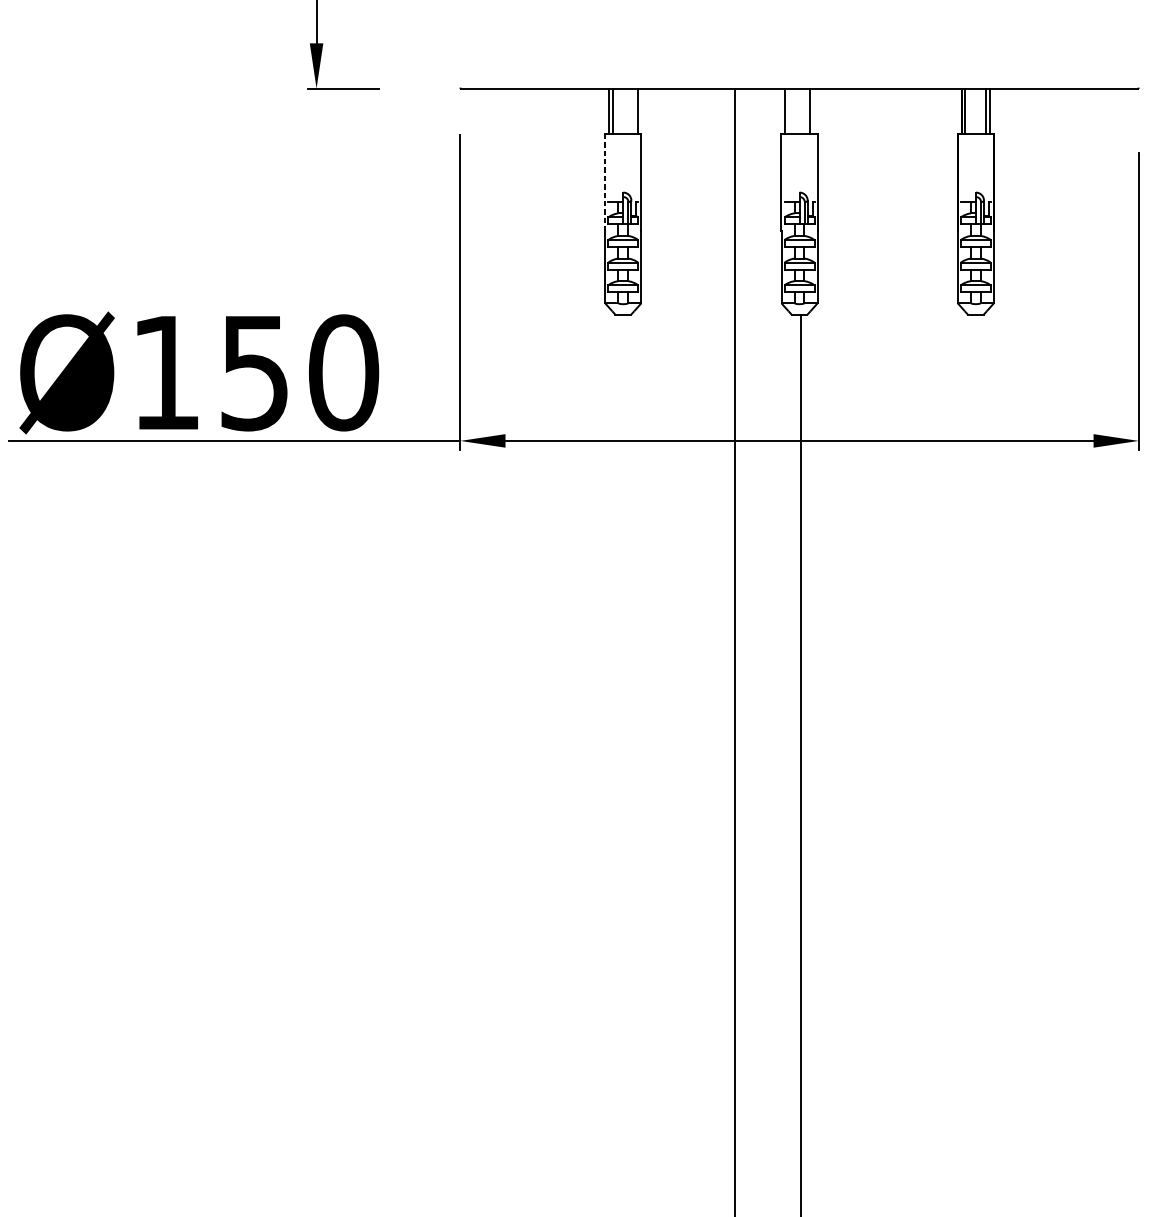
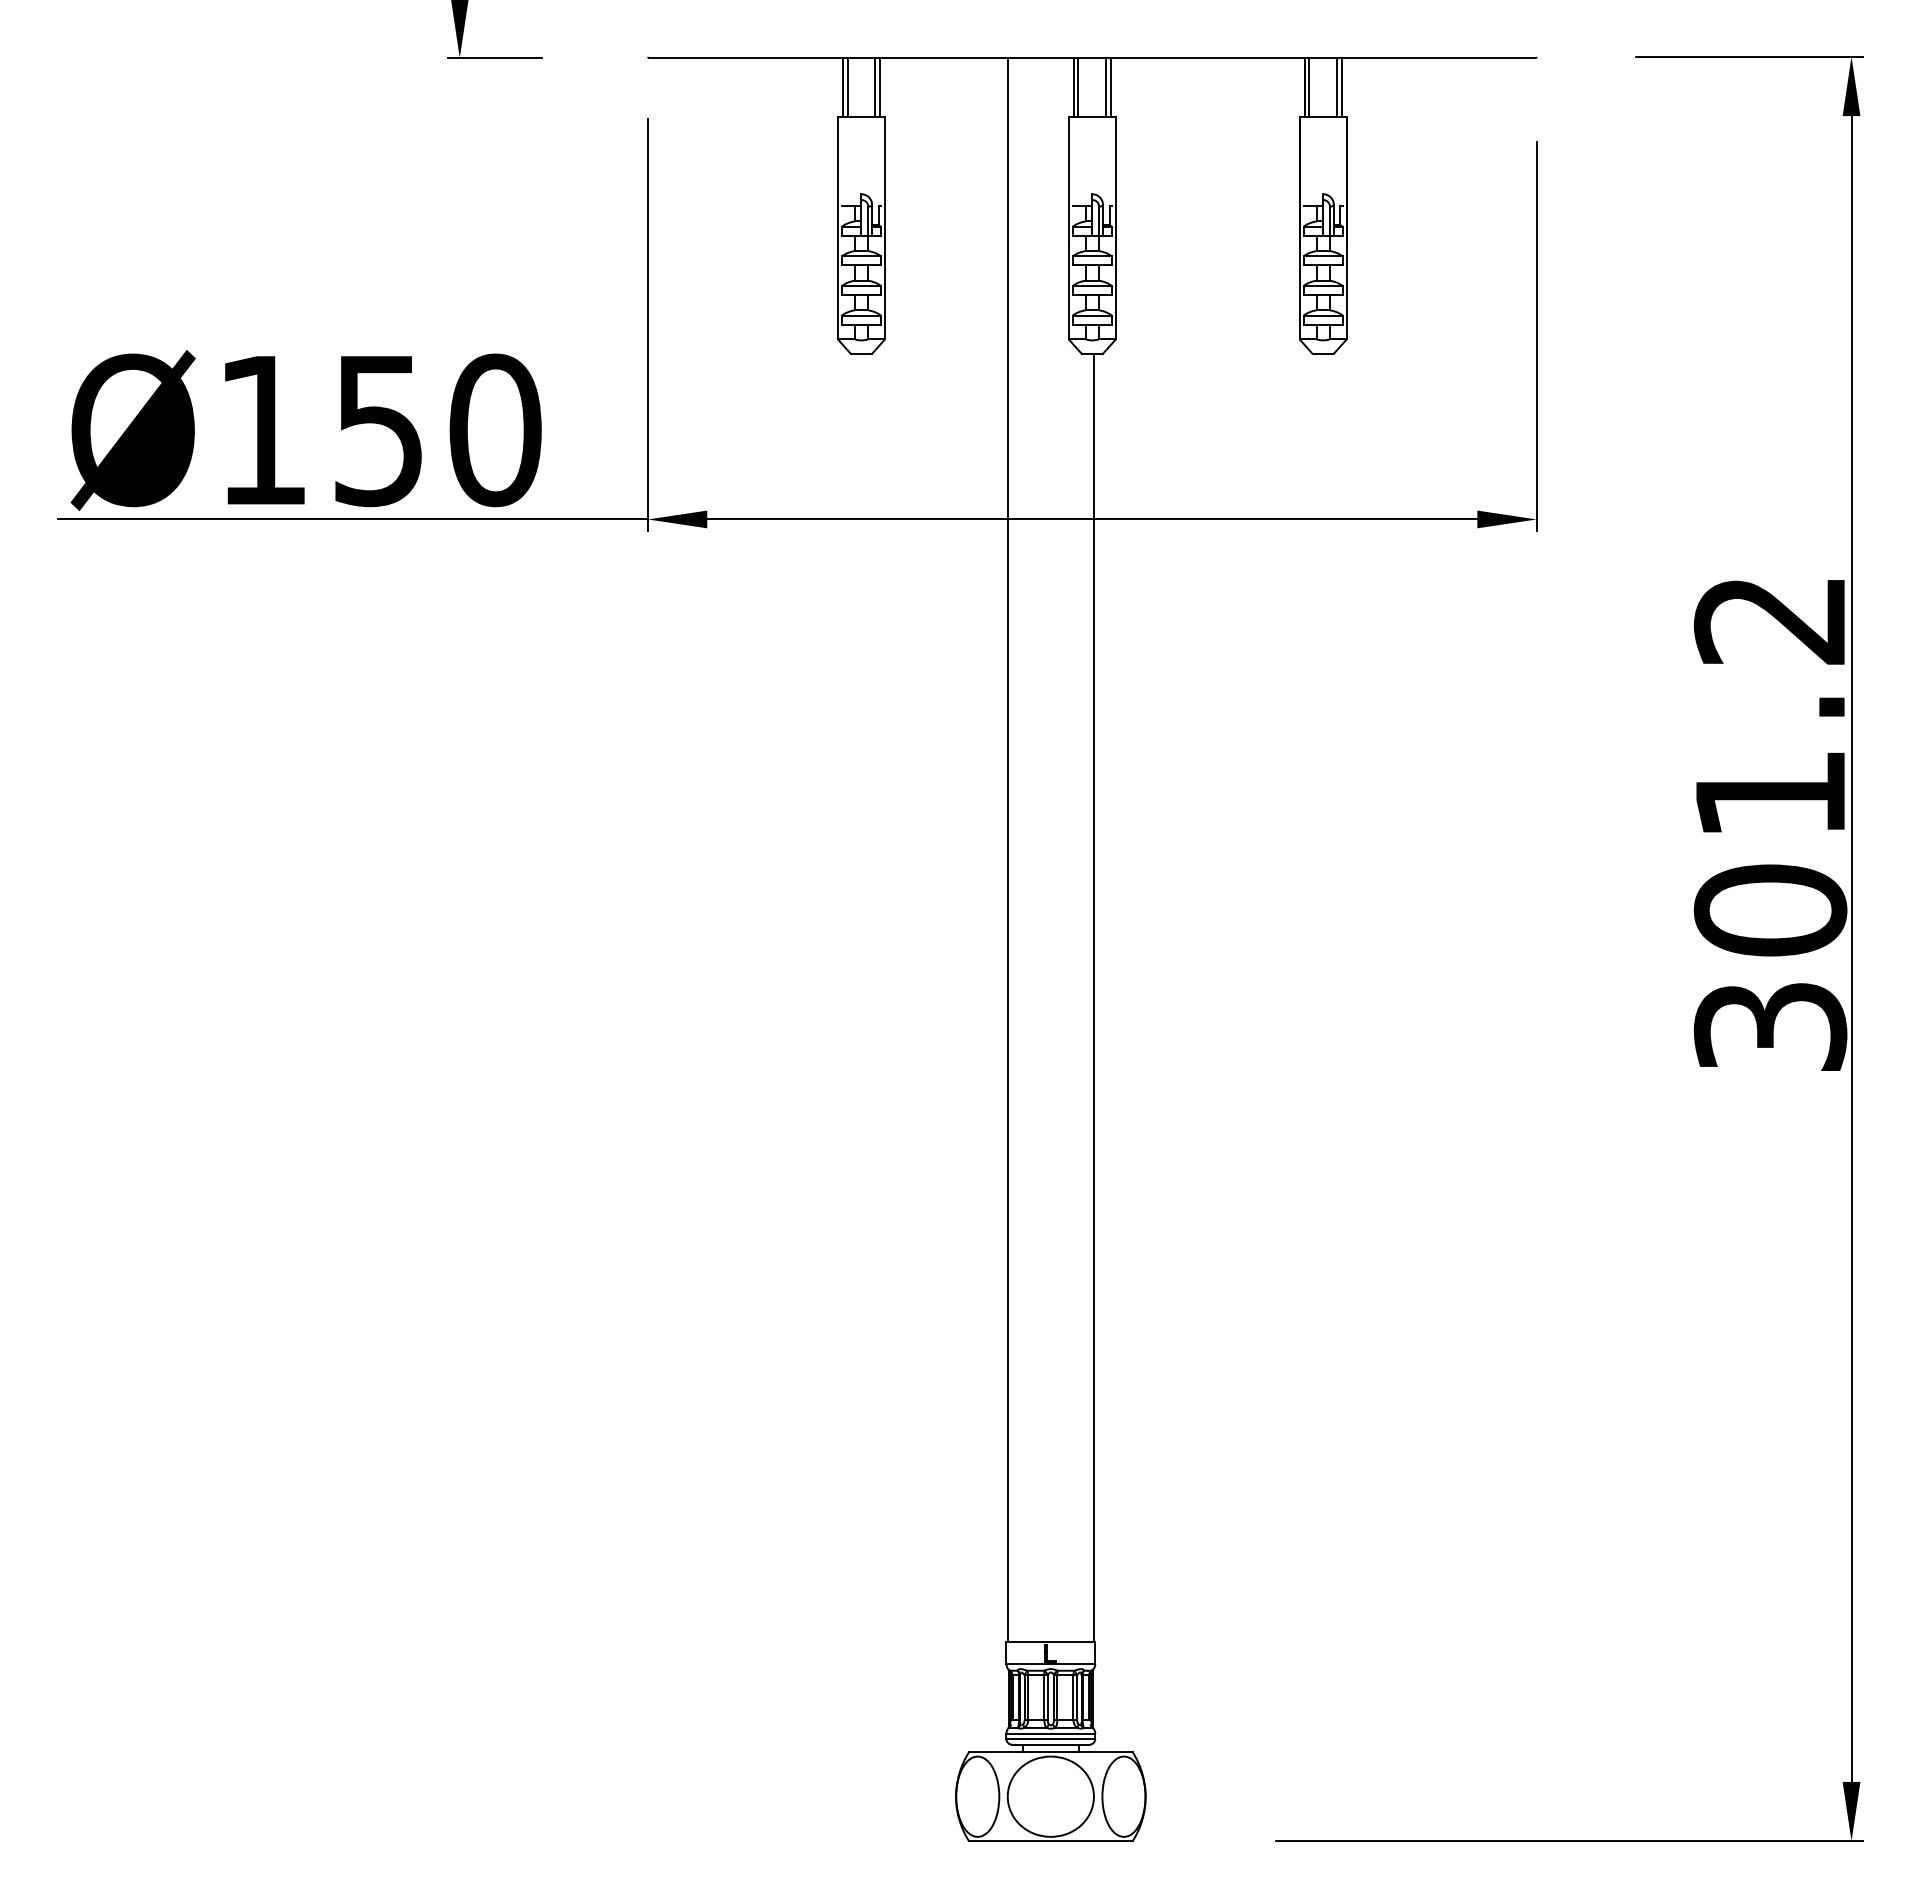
line: (633, 111) -> (875, 87), added
line: (789, 111) -> (1078, 87), added
line: (813, 111) -> (1110, 87), added
line: (604, 182) -> (837, 181), dashed -> solid

